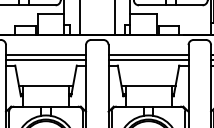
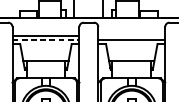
line: (148, 55) -> (131, 35), removed
line: (46, 60) -> (46, 39), solid -> dashed

